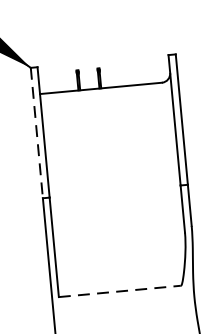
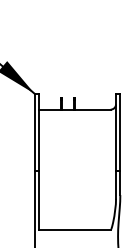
line: (36, 133) -> (34, 132), dashed -> solid
line: (121, 291) -> (75, 229), dashed -> solid

